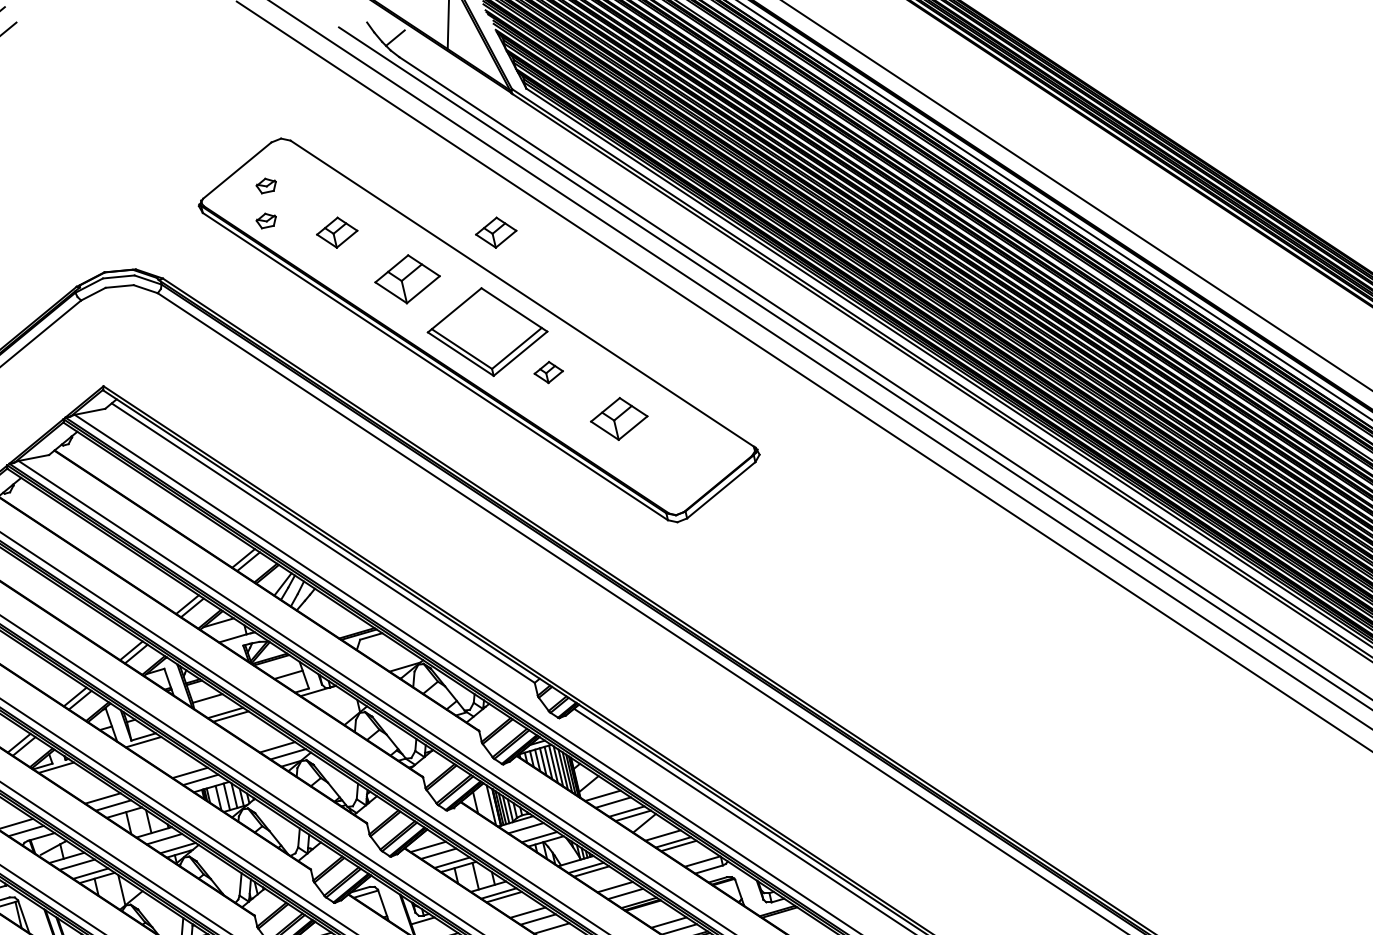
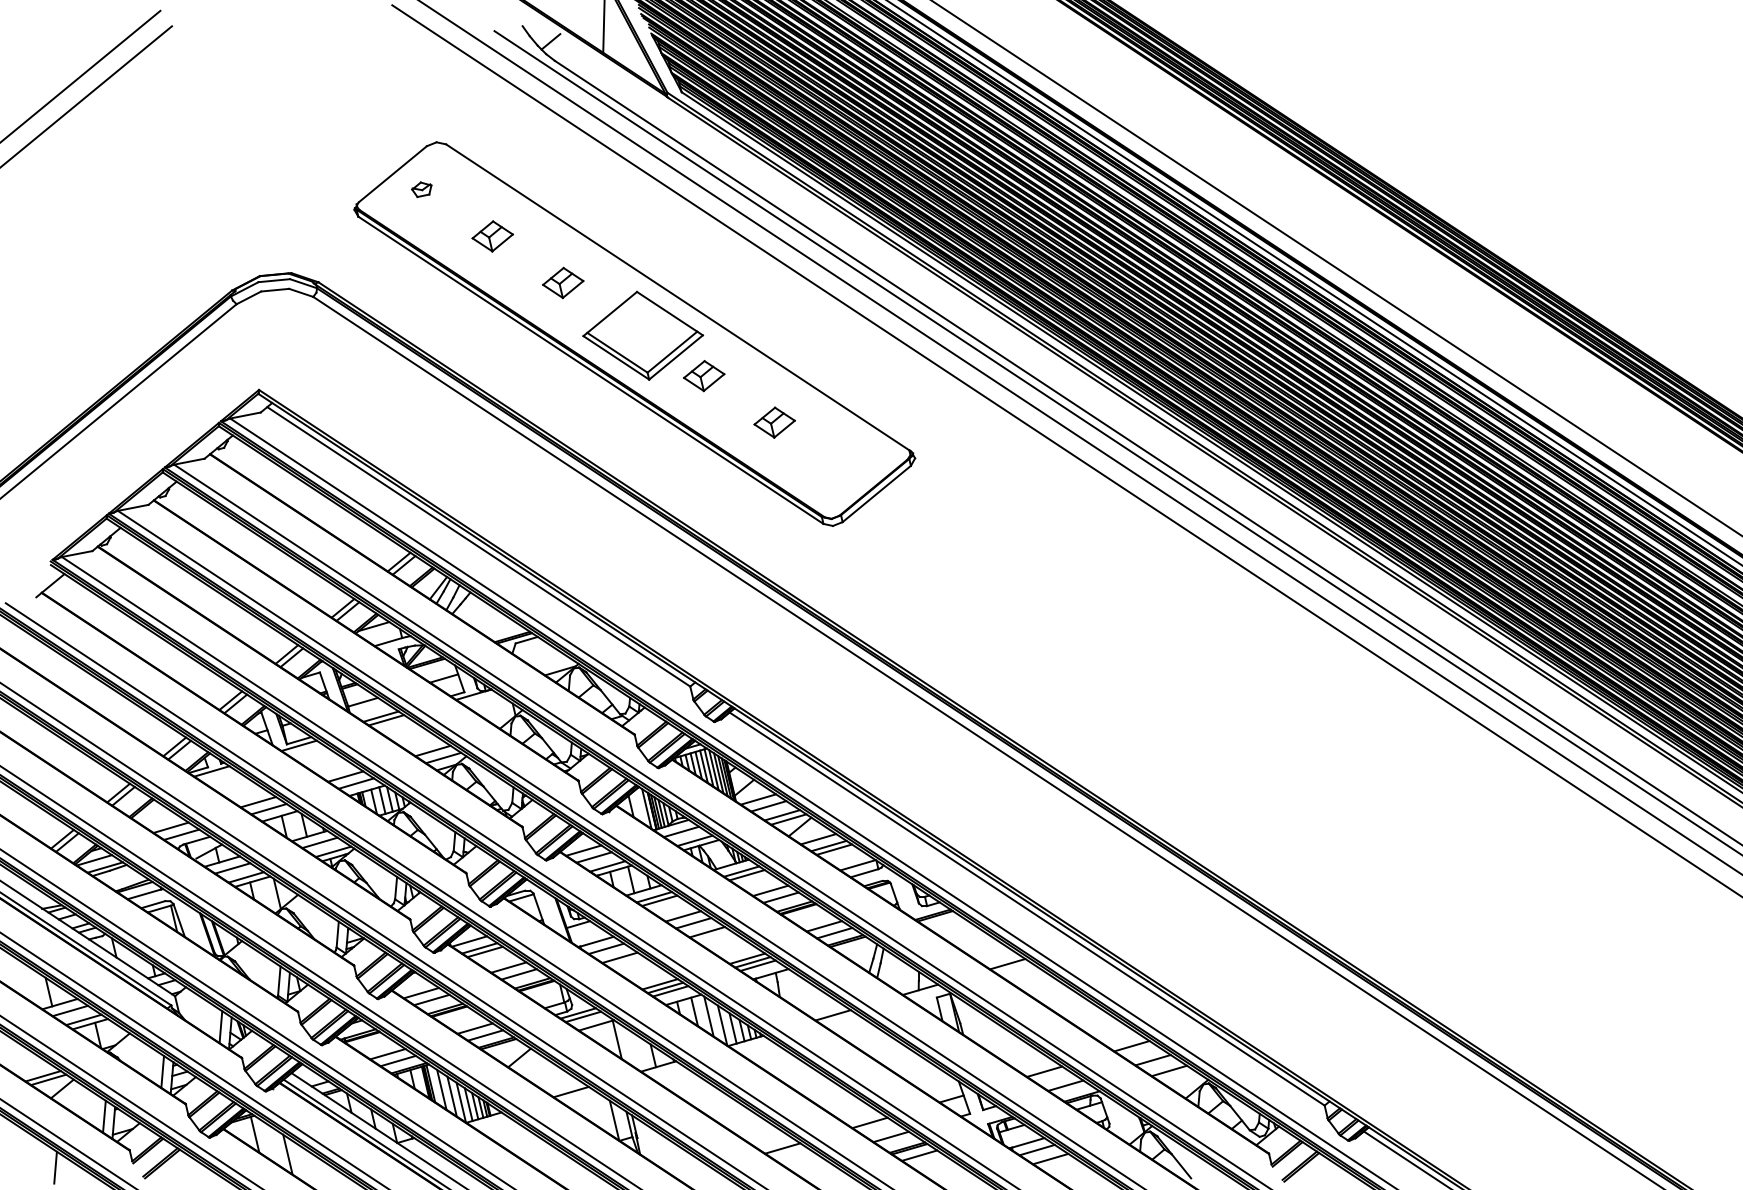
part: (265, 220) -> (421, 224), removed
part: (495, 232) -> (651, 236), removed
part: (407, 278) -> (563, 282), size x0.62
part: (548, 372) -> (704, 376), size x1.43
part: (618, 418) -> (774, 422), size x0.71

